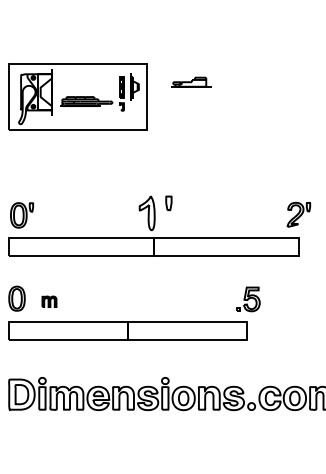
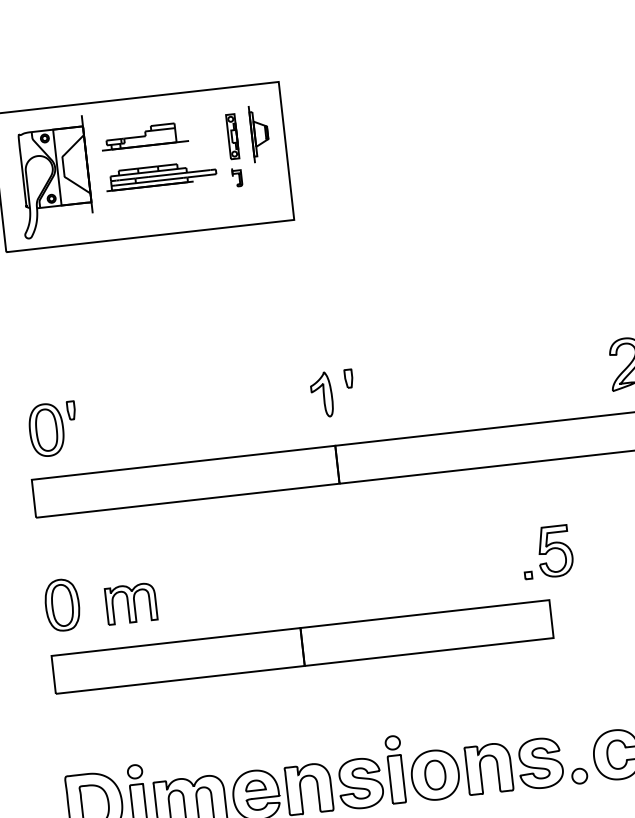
part: (191, 81) -> (144, 134), moved
part: (155, 213) -> (332, 393), size x0.62
part: (49, 301) -> (131, 603), size x1.67

